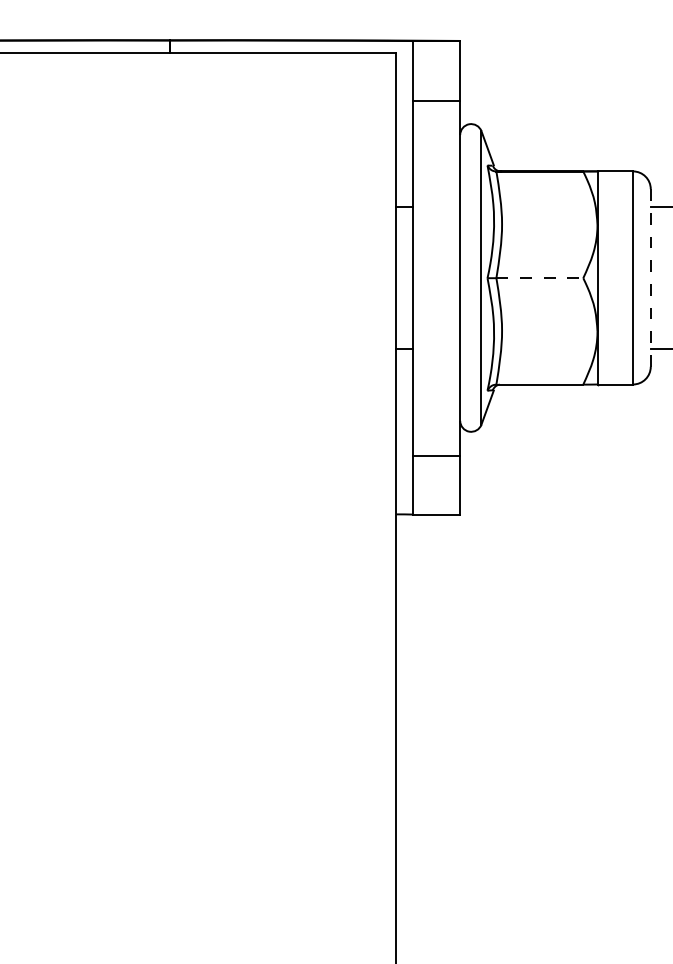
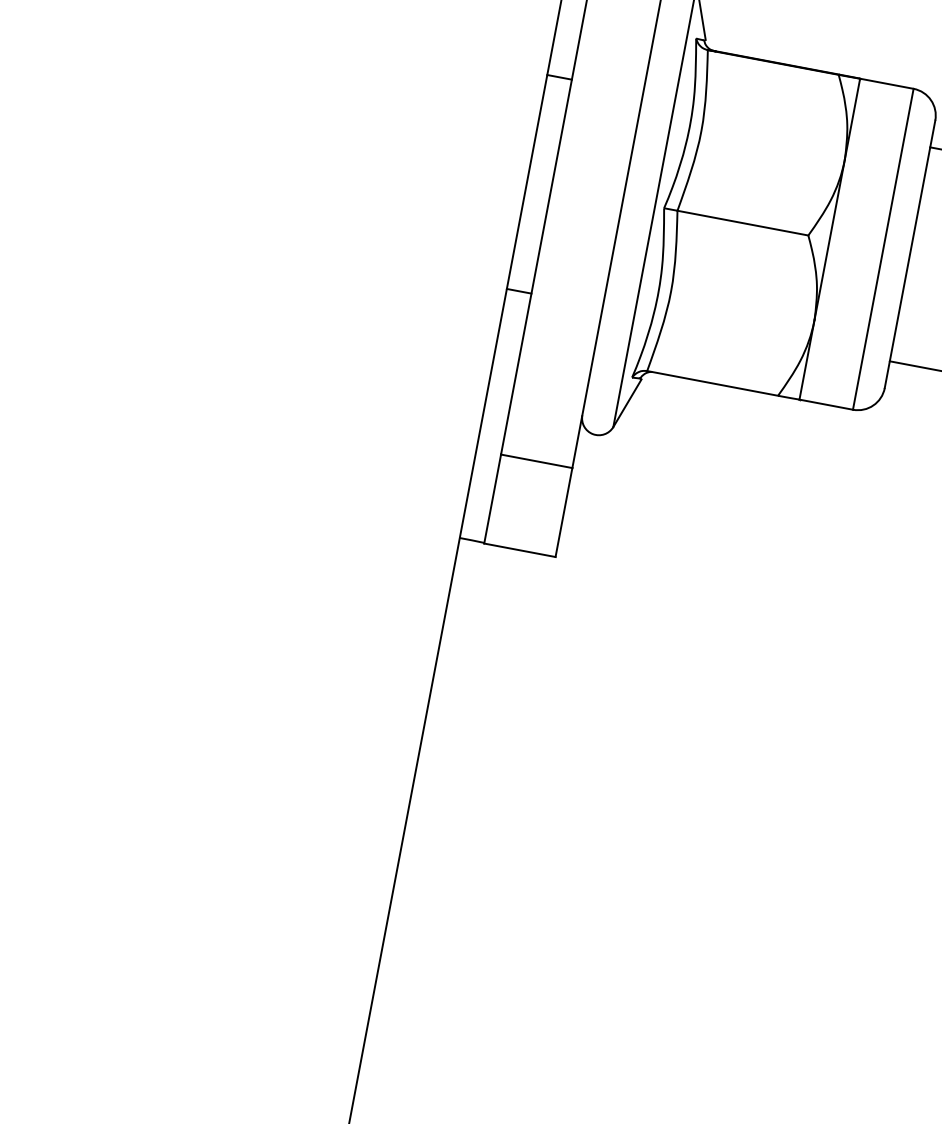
line: (650, 277) -> (909, 253), dashed -> solid
line: (540, 278) -> (743, 223), dashed -> solid

